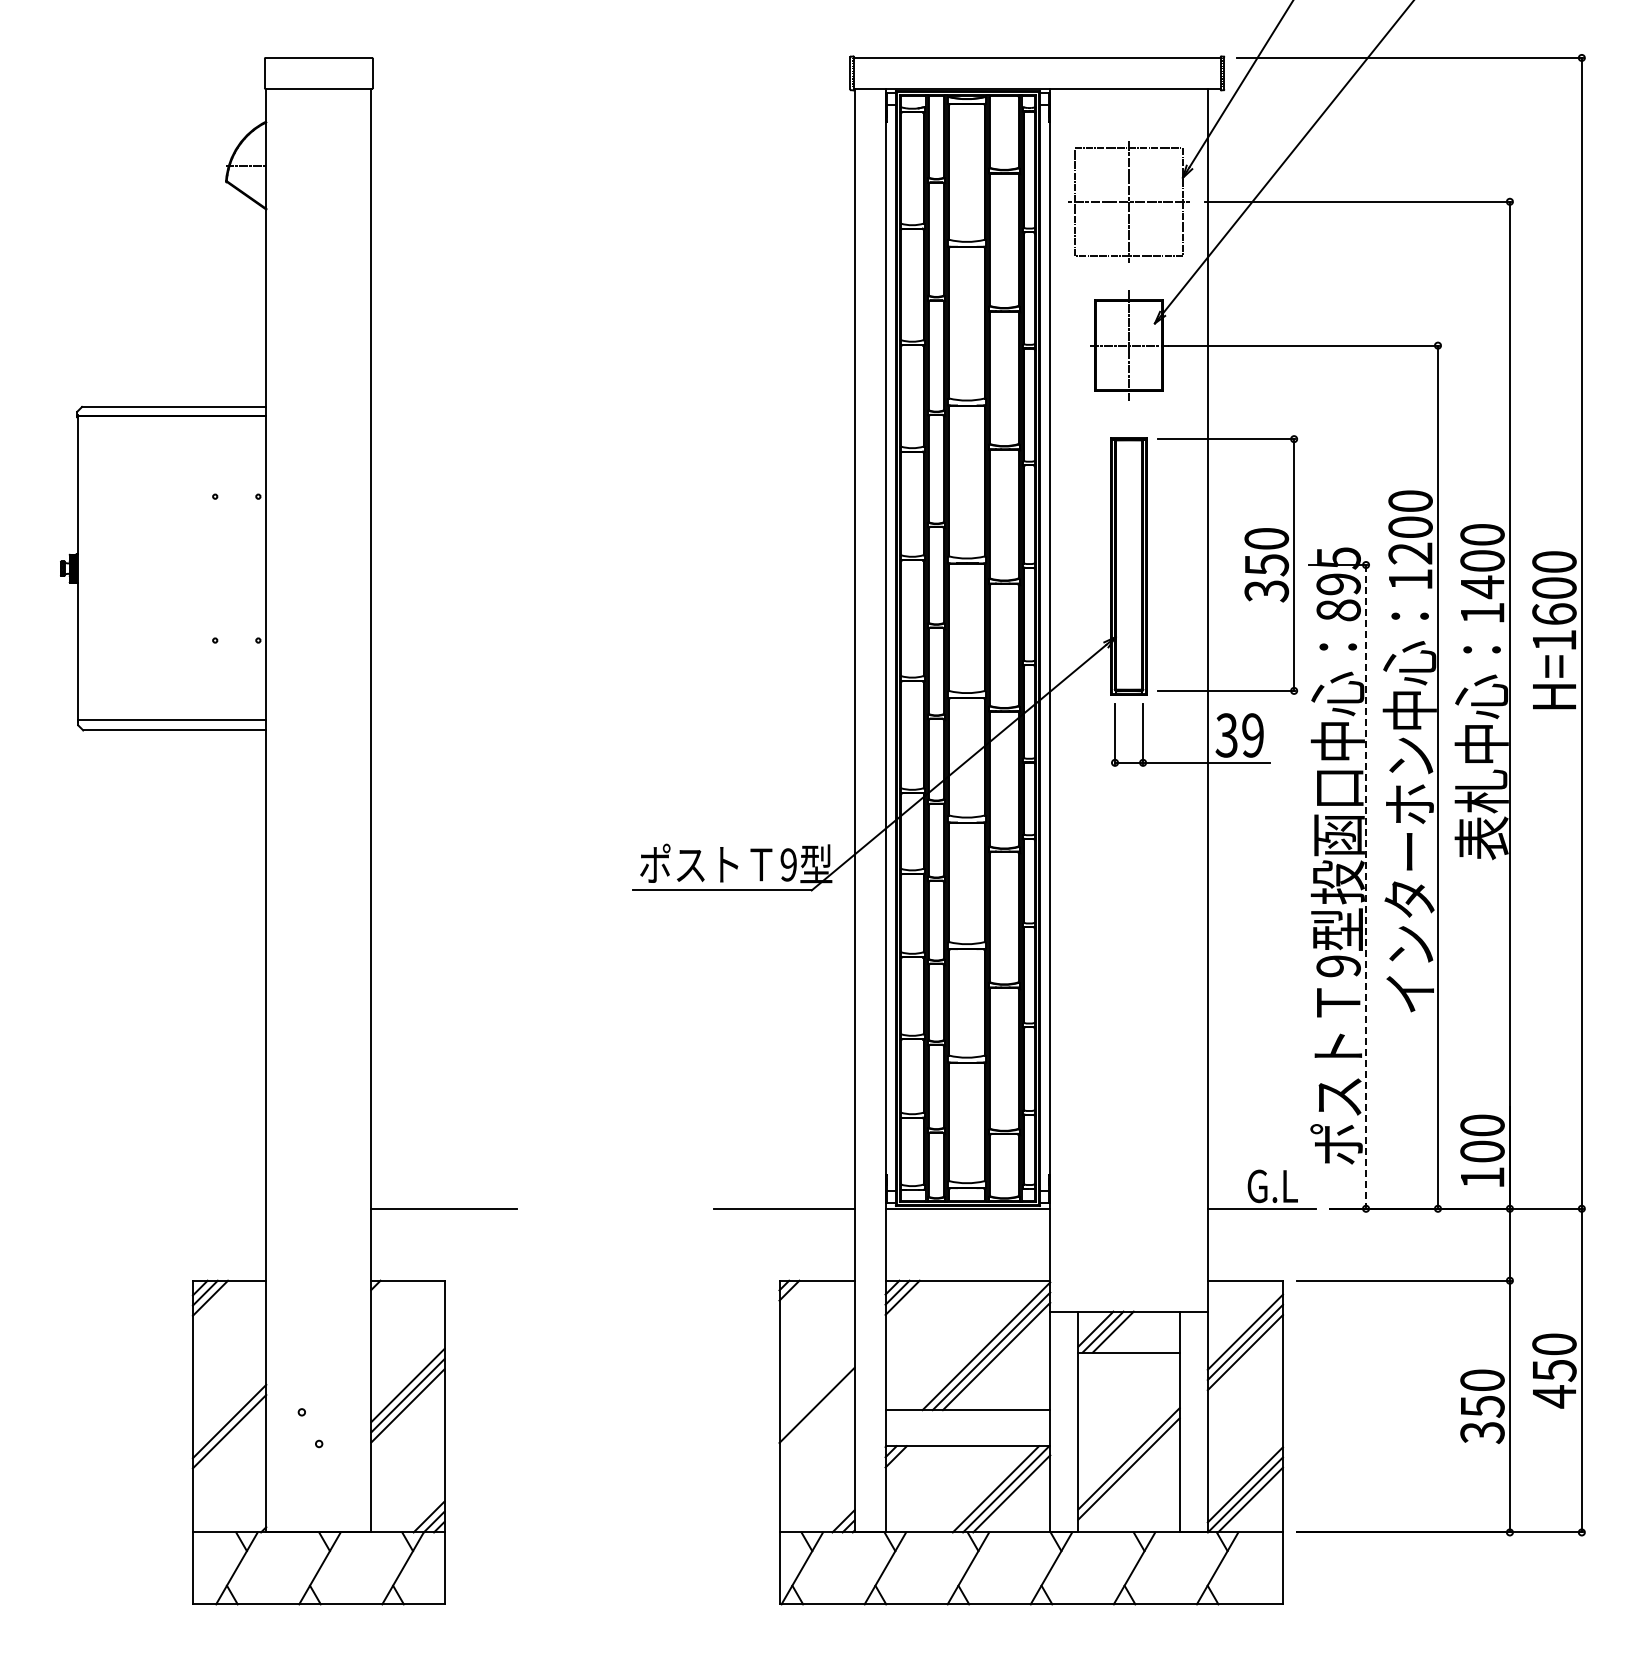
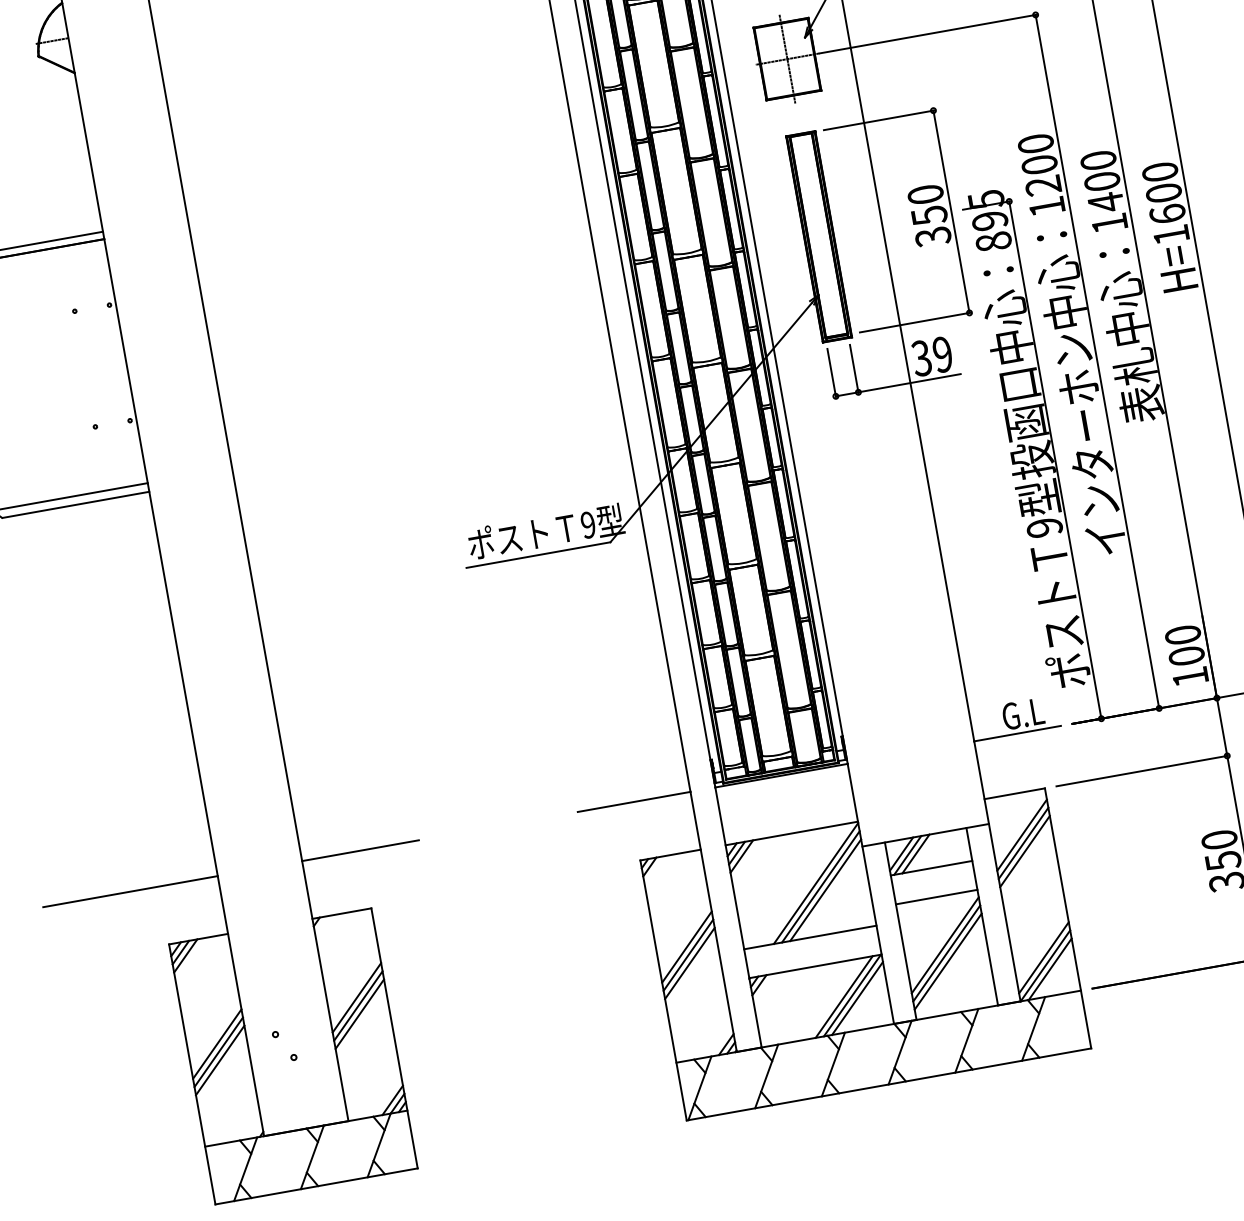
line: (1366, 886) -> (1055, 459), dashed -> solid
line: (157, 1208) -> (130, 891), added
line: (1128, 1388) -> (936, 897), added
line: (816, 1394) -> (686, 946), added
line: (229, 1411) -> (217, 1044), added
line: (816, 1415) -> (689, 963), added
line: (1128, 1448) -> (944, 945), added

